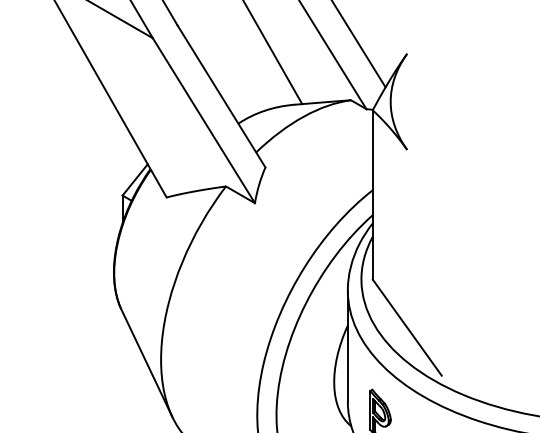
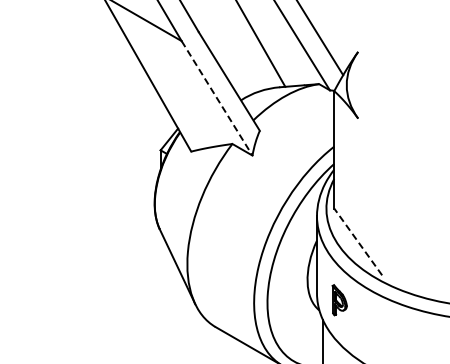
line: (204, 120) -> (217, 98), solid -> dashed
line: (406, 326) -> (357, 241), solid -> dashed

